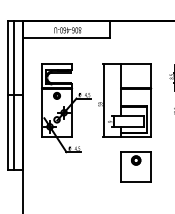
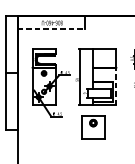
line: (67, 38) -> (52, 29), solid -> dashed
line: (14, 94) -> (11, 72), removed
line: (151, 112) -> (116, 86), solid -> dashed
part: (135, 166) -> (92, 127), moved

